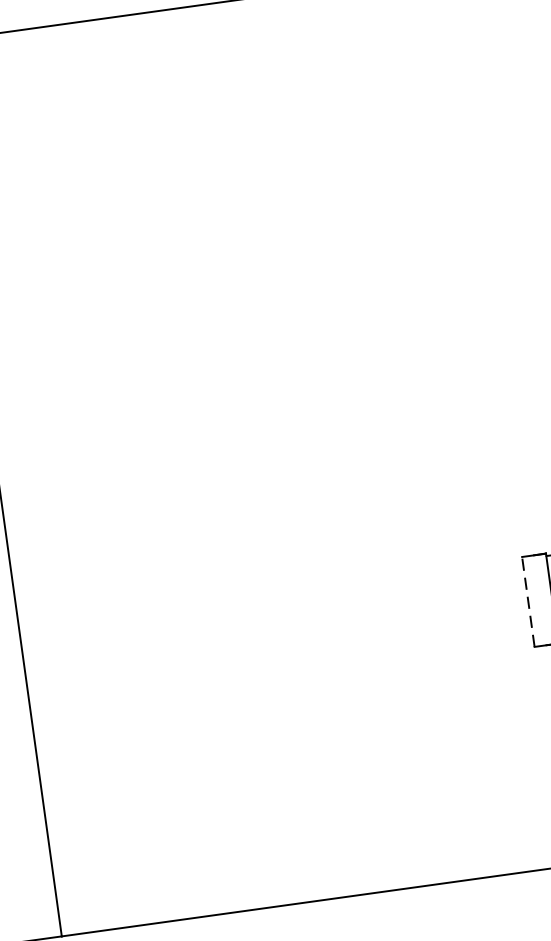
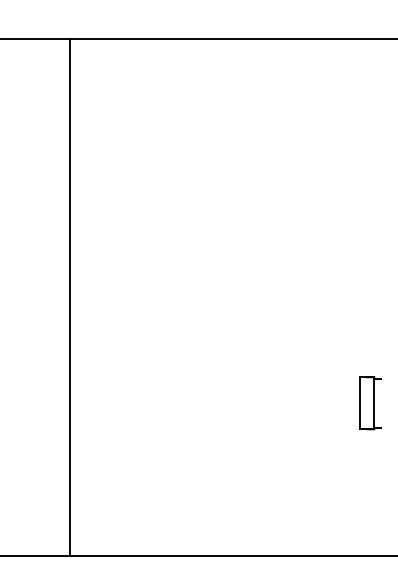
line: (528, 602) -> (360, 403), dashed -> solid

